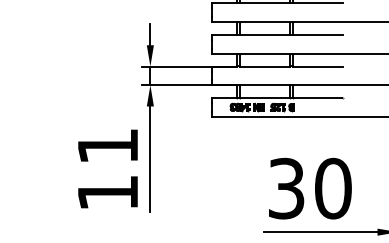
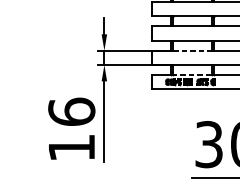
line: (264, 66) -> (192, 50), solid -> dashed
line: (264, 98) -> (192, 75), solid -> dashed
text: (107, 145) -> (71, 111), 11 -> 16

